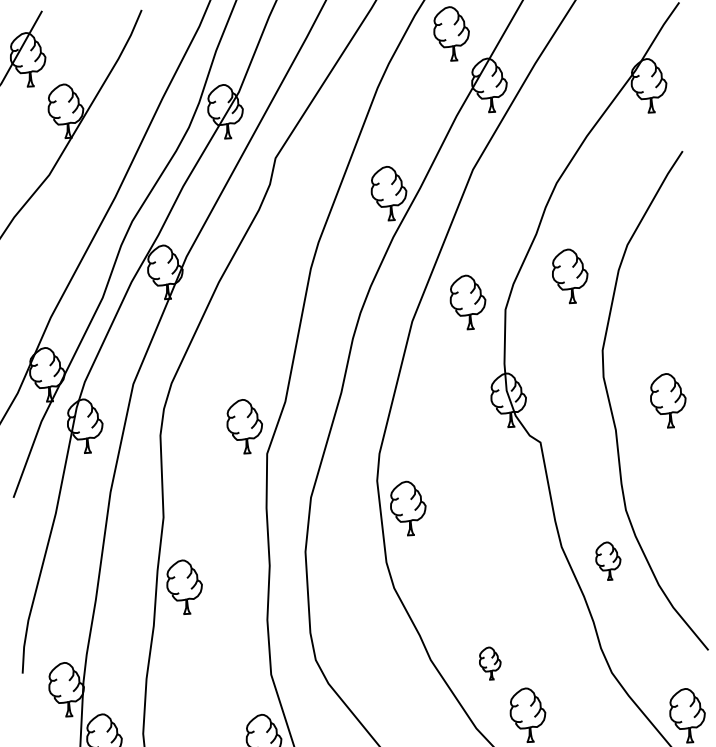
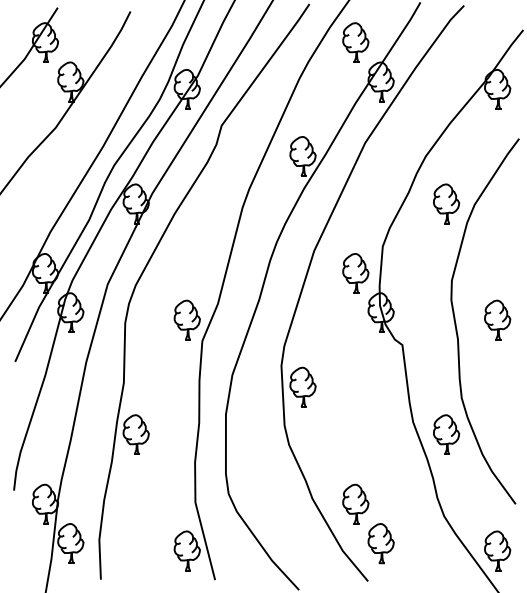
part: (570, 275) -> (446, 203), moved
part: (467, 302) -> (355, 273), moved
part: (608, 560) -> (446, 434), size x1.43
part: (489, 662) -> (355, 503), size x1.67

